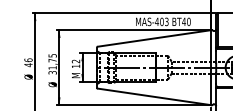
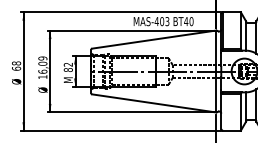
text: (28, 62) -> (16, 65), 46 -> 68
text: (52, 63) -> (42, 67), 31,75 -> 16,09
text: (75, 66) -> (67, 70), 12 -> 82

